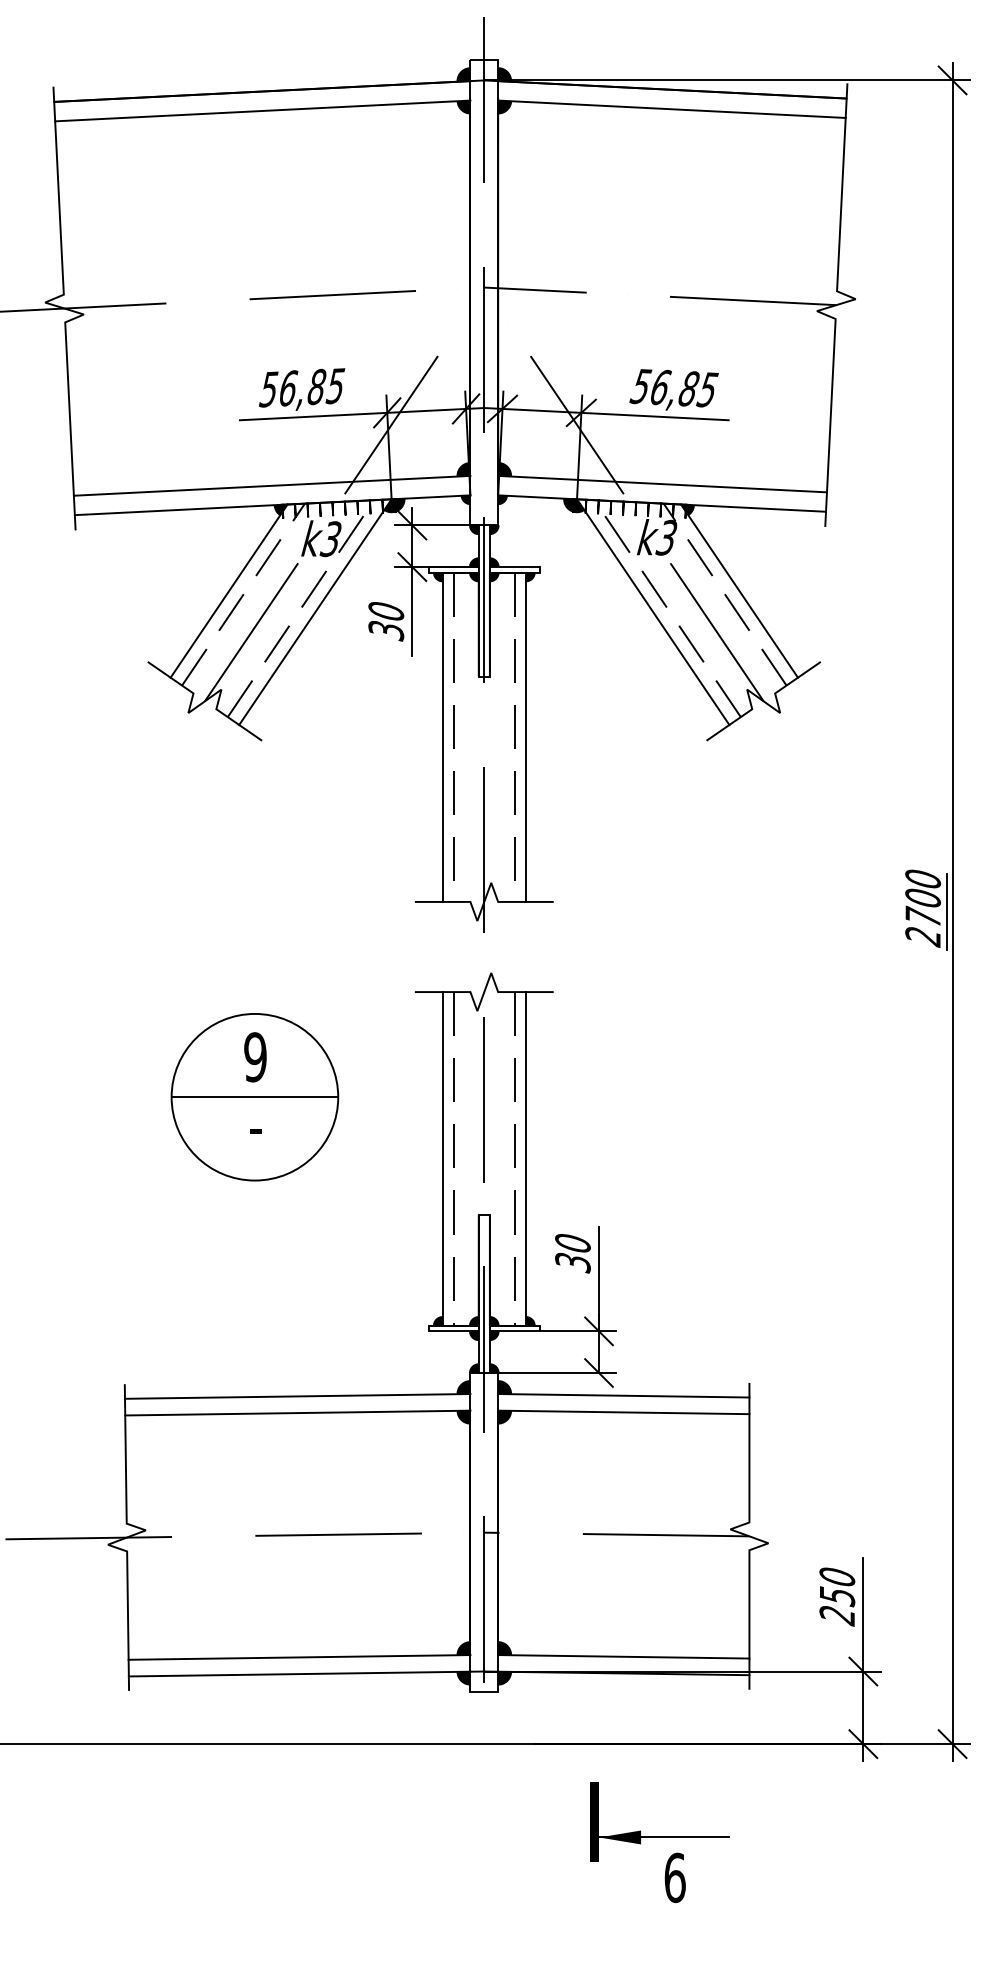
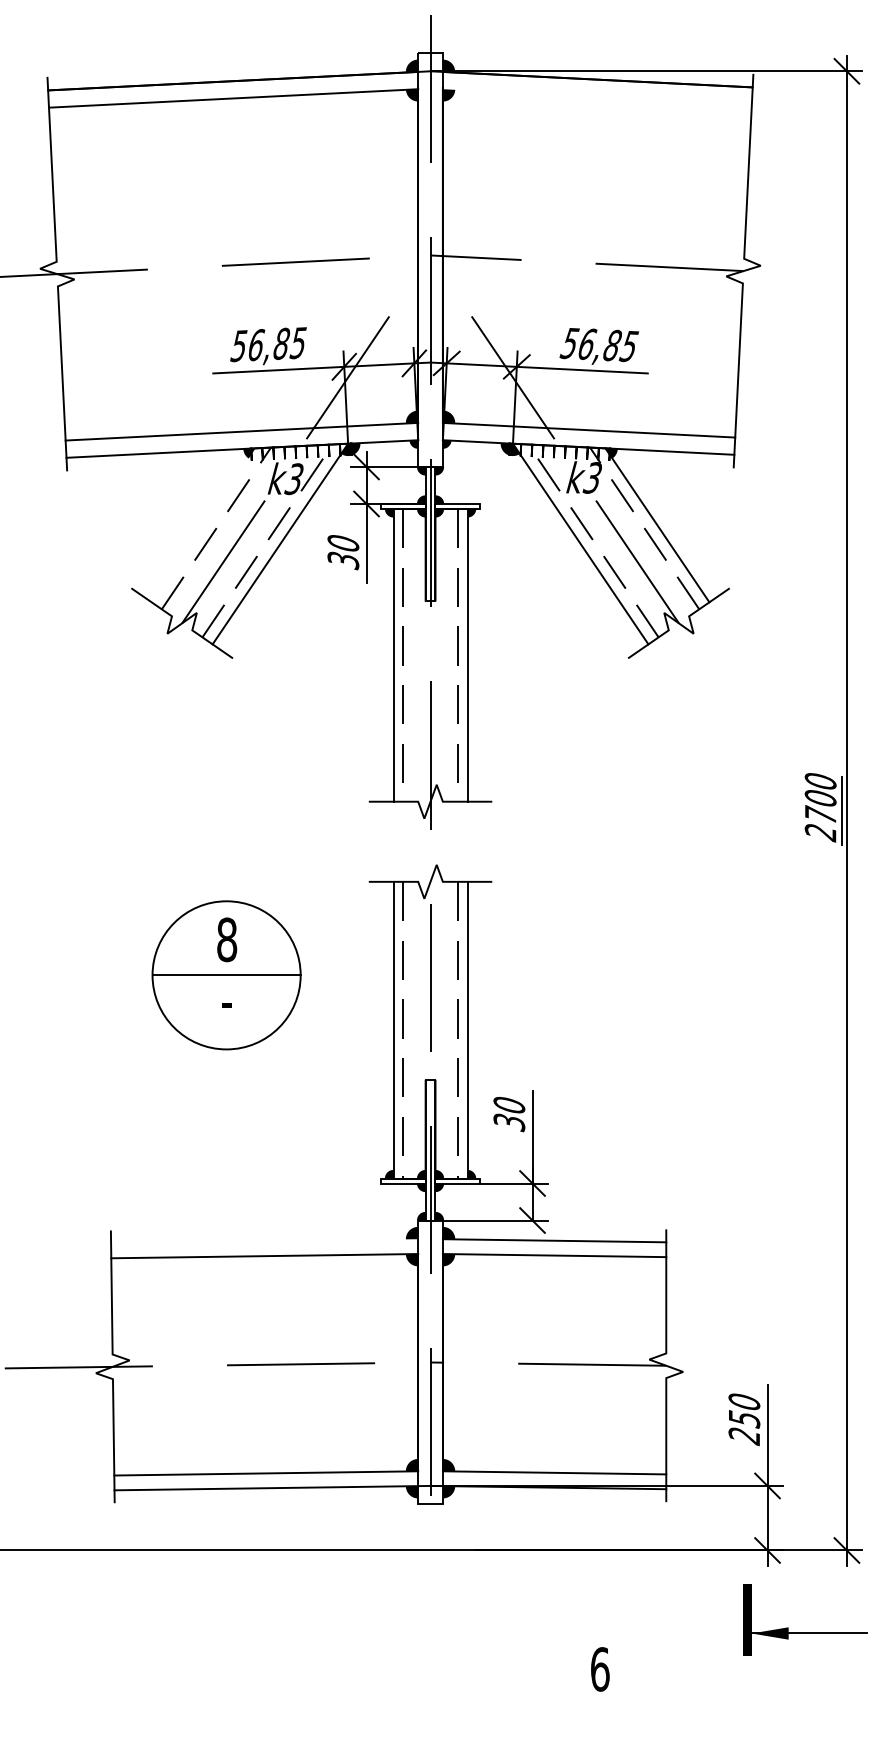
line: (671, 108) -> (596, 96), removed
line: (228, 590) -> (203, 524), removed
text: (255, 1057) -> (227, 940), 9 -> 8
line: (297, 1396) -> (264, 1241), removed
part: (659, 1836) -> (805, 1632), moved

